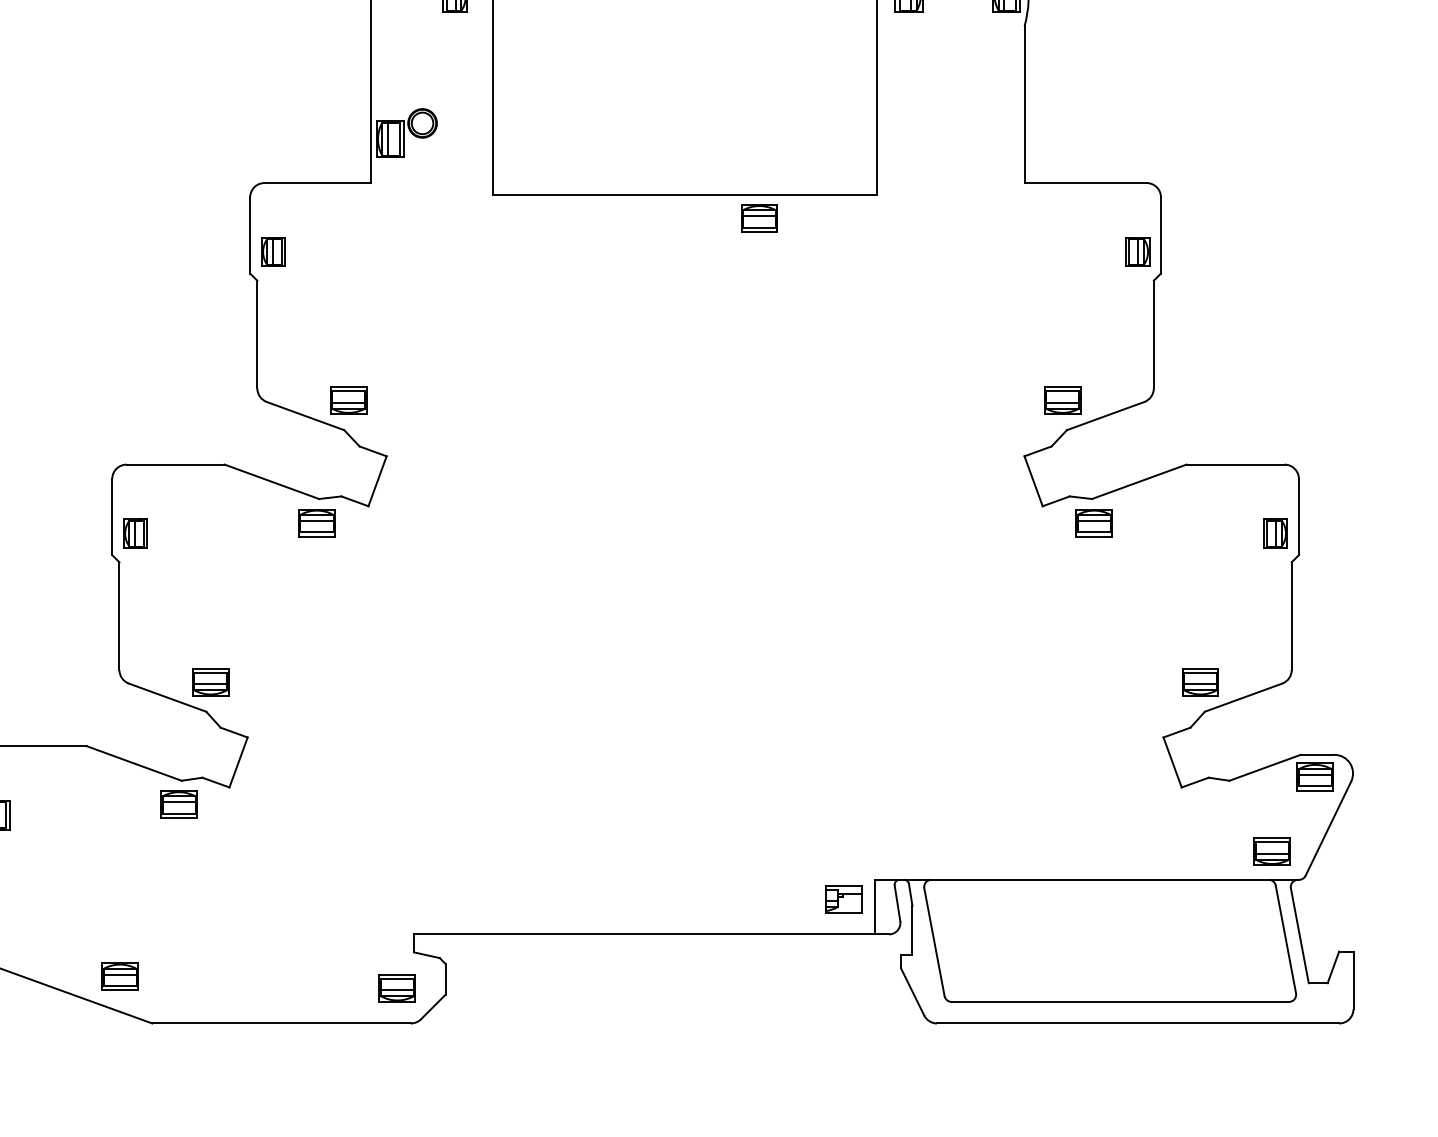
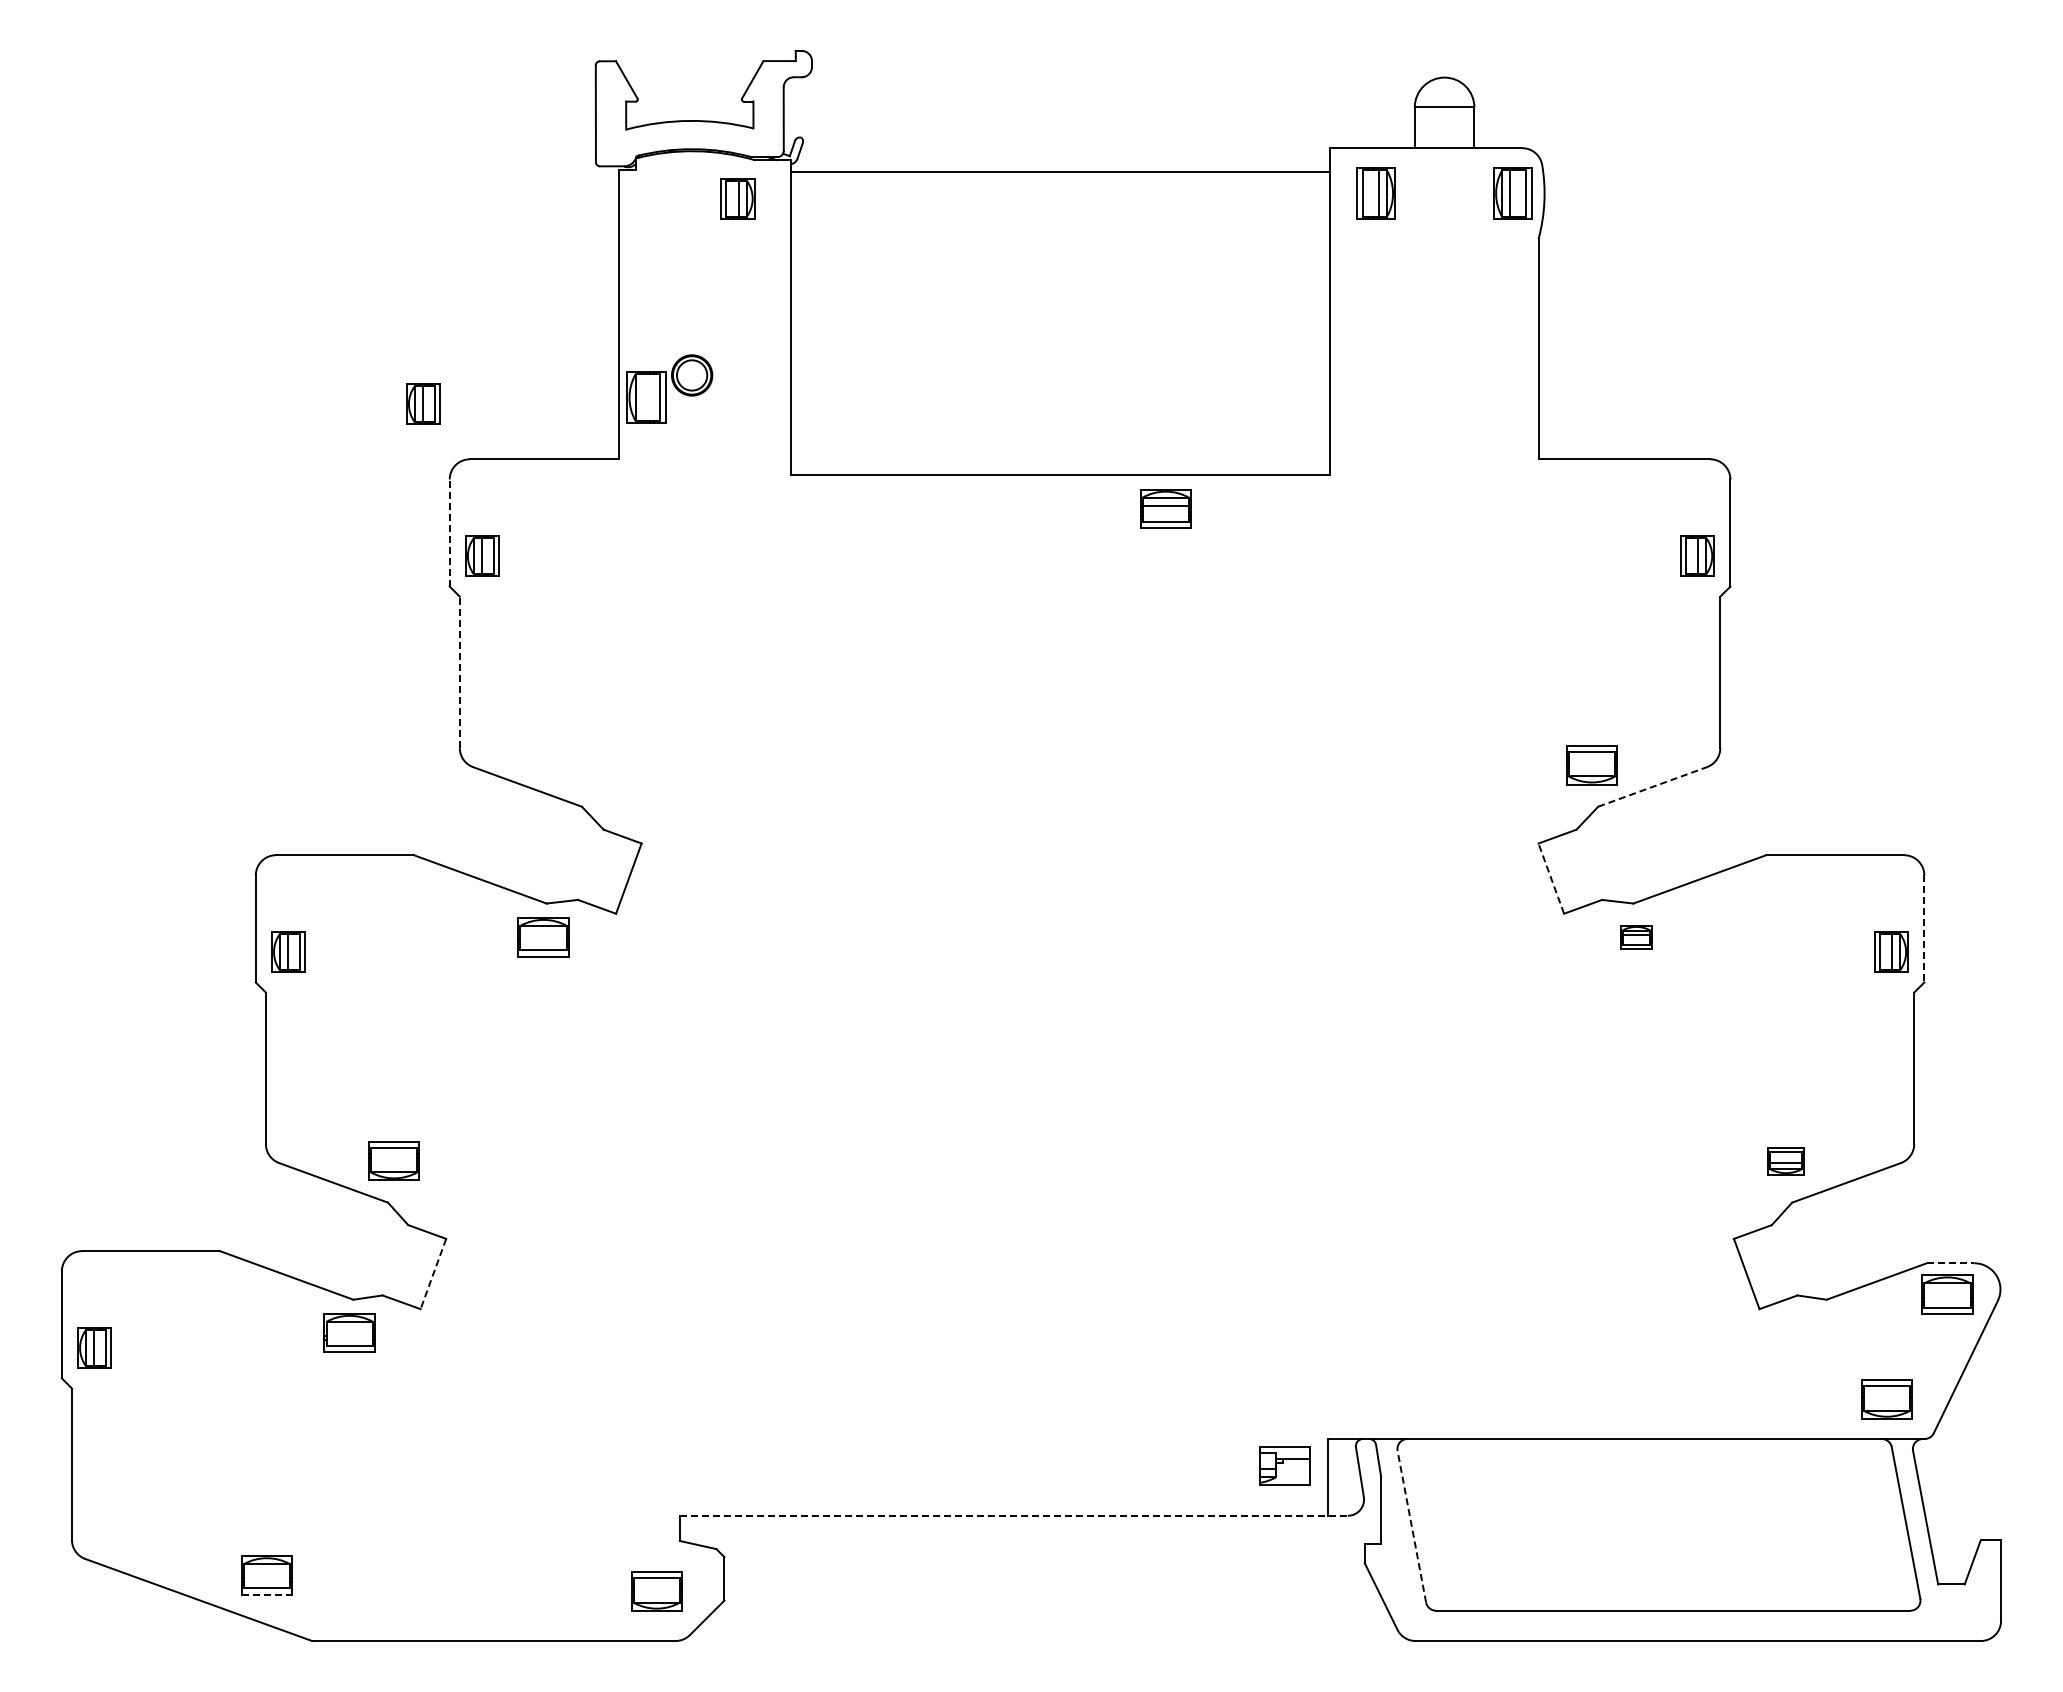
line: (387, 139) -> (643, 397), removed
part: (231, 143) -> (423, 403), added
line: (250, 235) -> (449, 533), solid -> dashed
line: (257, 334) -> (459, 672), solid -> dashed
part: (348, 400) -> (587, 765), removed
line: (1062, 402) -> (1591, 768), removed
line: (1105, 415) -> (1652, 786), solid -> dashed
line: (1033, 481) -> (1551, 878), solid -> dashed
line: (1299, 516) -> (1924, 928), solid -> dashed
line: (316, 521) -> (543, 934), removed
part: (1094, 523) -> (1636, 937), size x0.6
part: (1200, 681) -> (1785, 1160), size x0.7
line: (210, 684) -> (393, 1164), removed
line: (1317, 755) -> (1950, 1263), solid -> dashed
line: (238, 762) -> (433, 1274), solid -> dashed
line: (1315, 774) -> (1947, 1291), removed
line: (178, 801) -> (349, 1329), removed
line: (1272, 853) -> (1886, 1402), removed
line: (651, 934) -> (1013, 1515), solid -> dashed
line: (934, 942) -> (1411, 1526), solid -> dashed
line: (119, 974) -> (266, 1572), removed
line: (120, 990) -> (267, 1594), solid -> dashed
line: (397, 990) -> (656, 1594), removed

